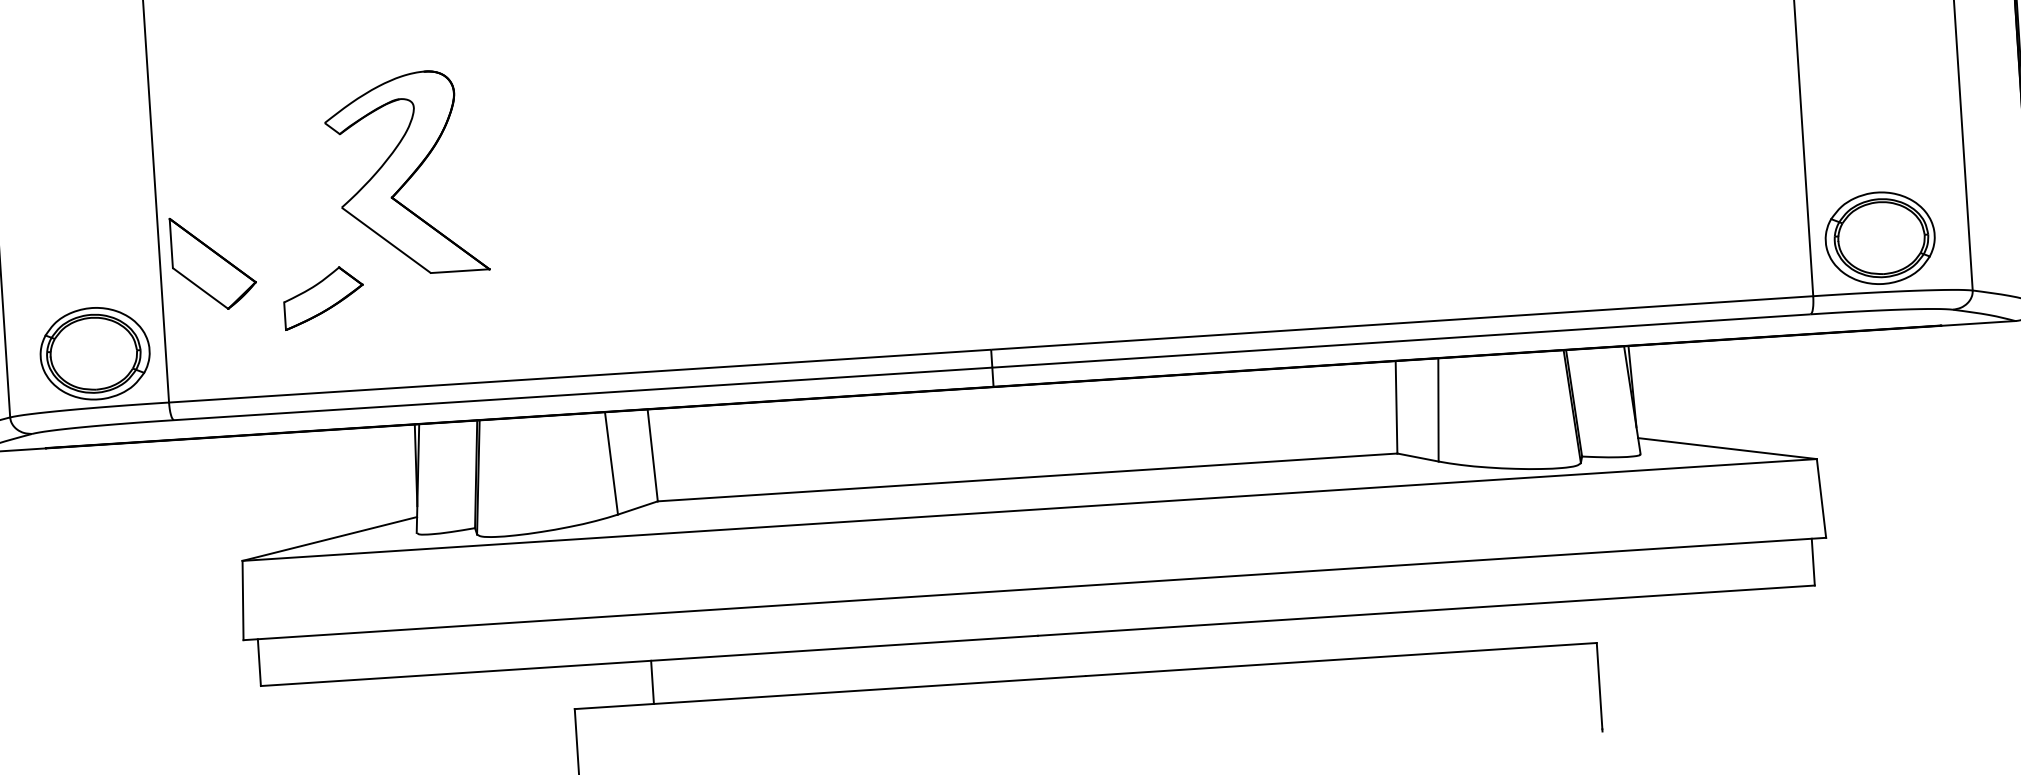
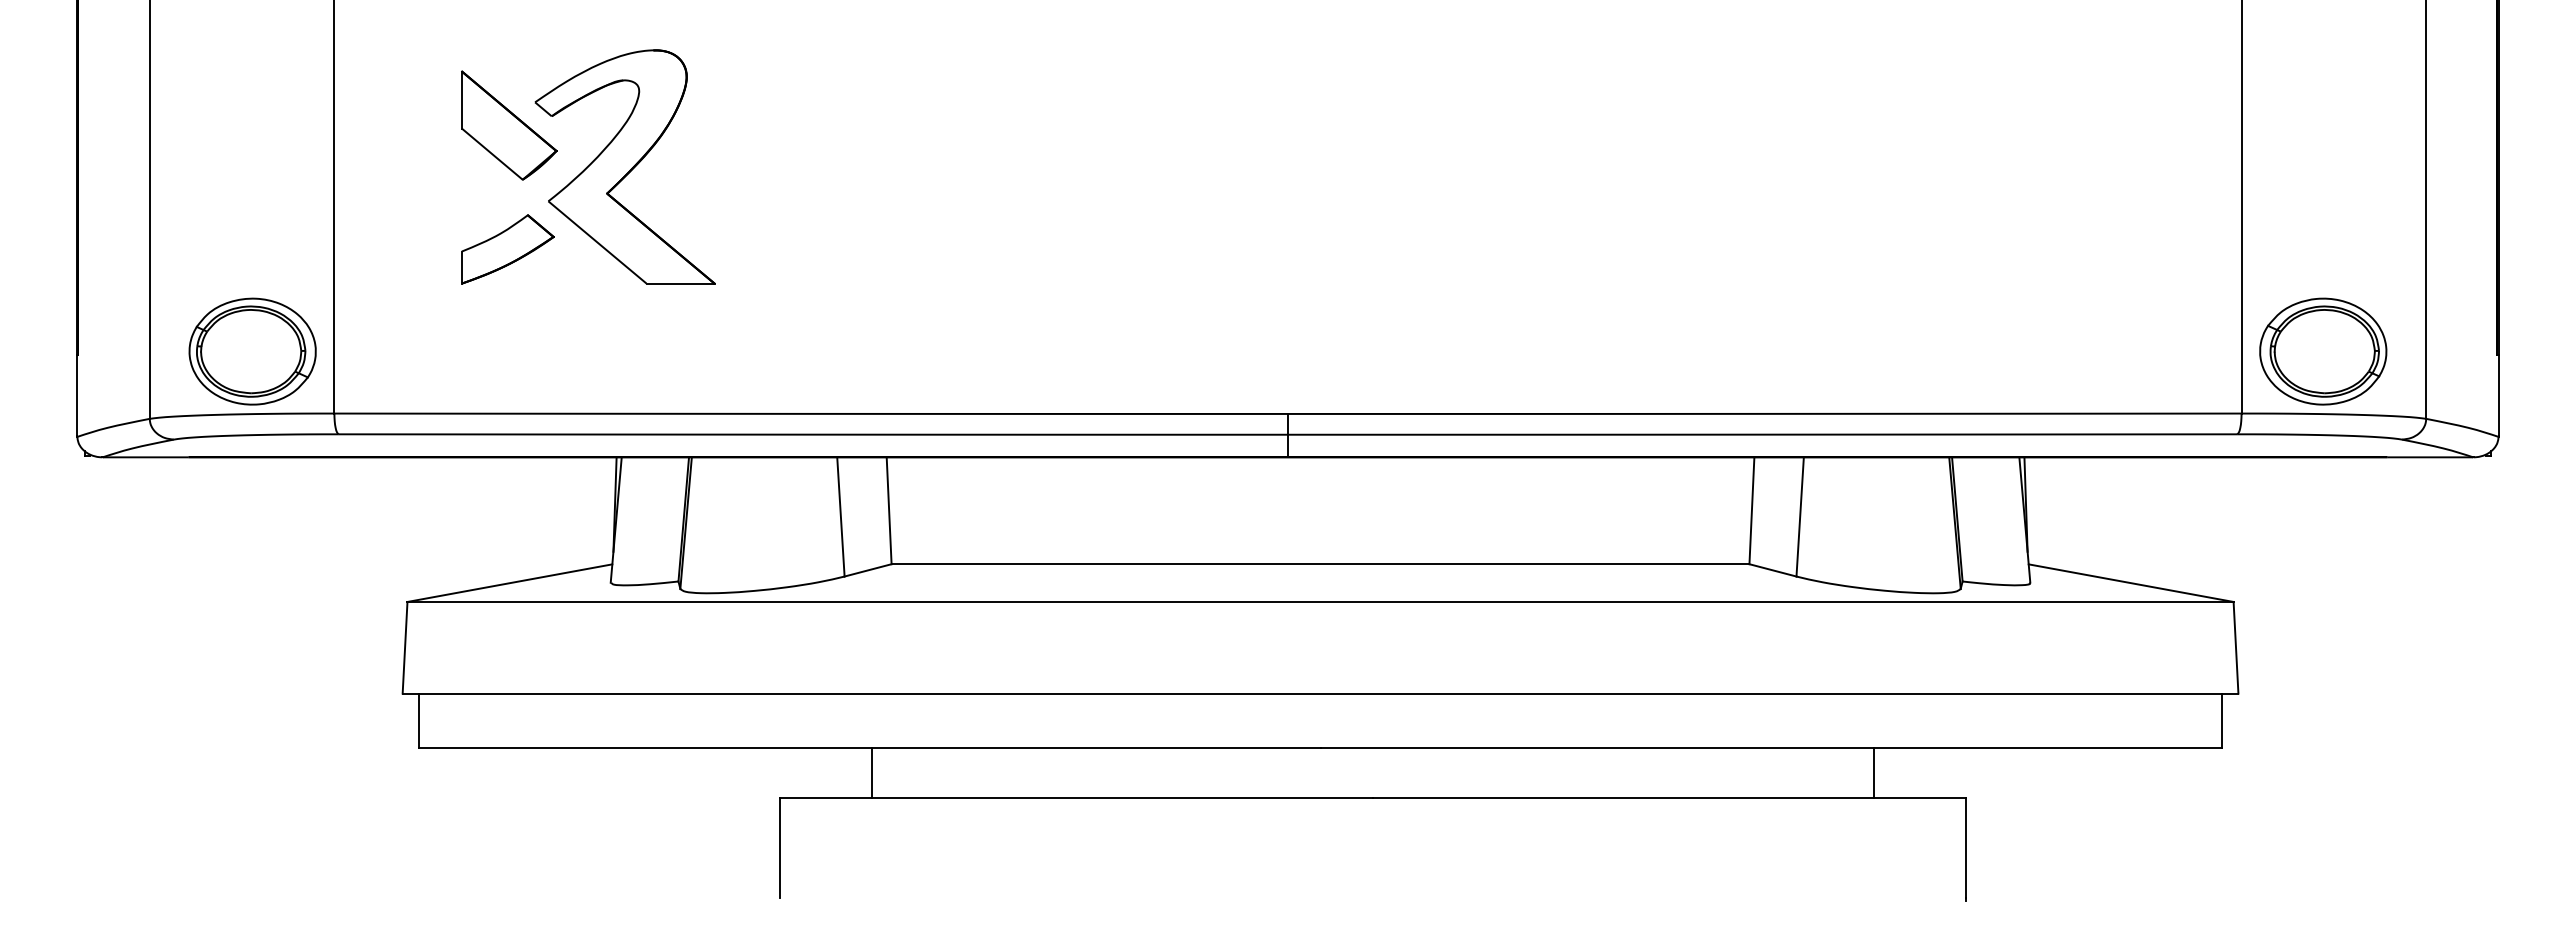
part: (213, 262) -> (509, 125), moved
part: (323, 298) -> (507, 249), moved
line: (1515, 626) -> (1873, 772), added

